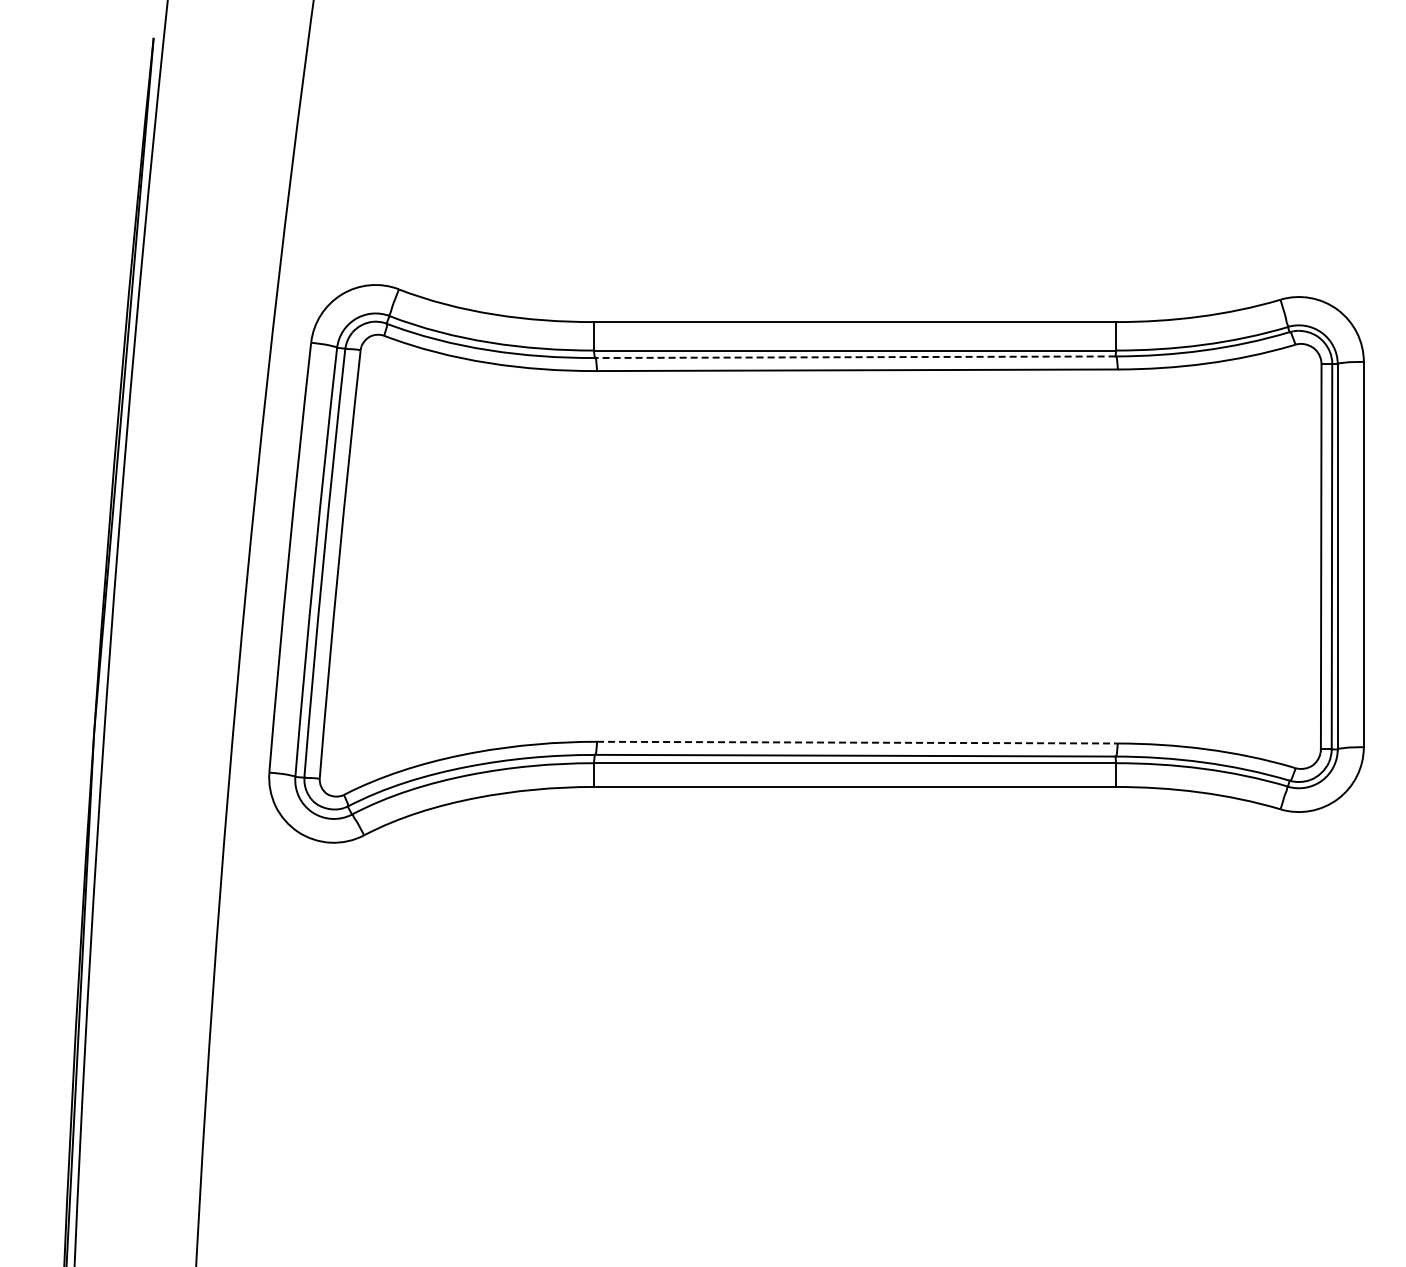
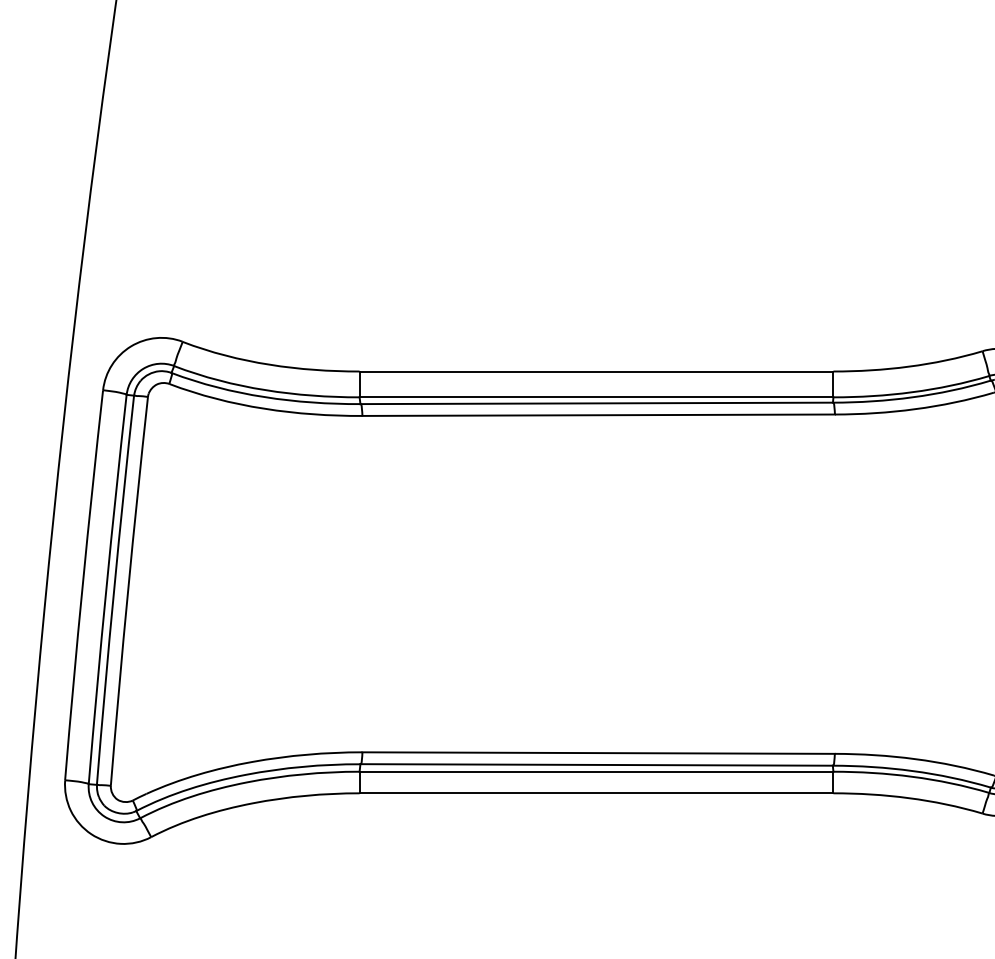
line: (854, 357) -> (596, 403), dashed -> solid
line: (857, 742) -> (598, 752), dashed -> solid

